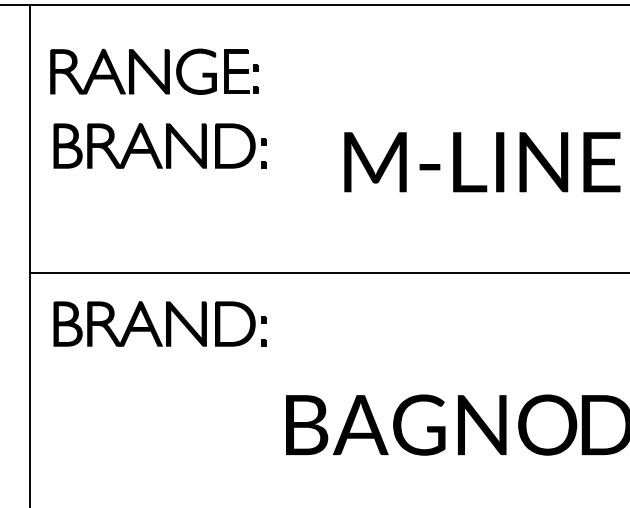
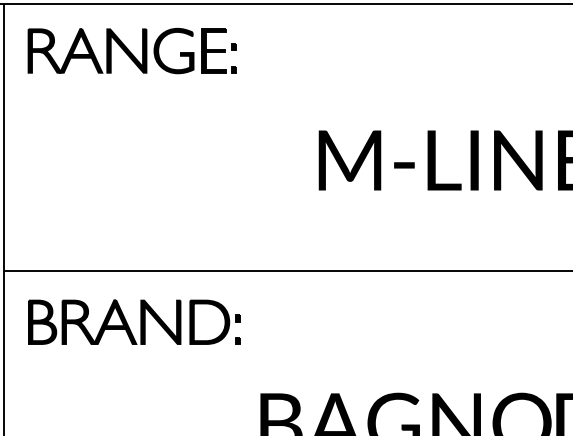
part: (154, 71) -> (131, 50), moved
part: (153, 147) -> (127, 145), removed

